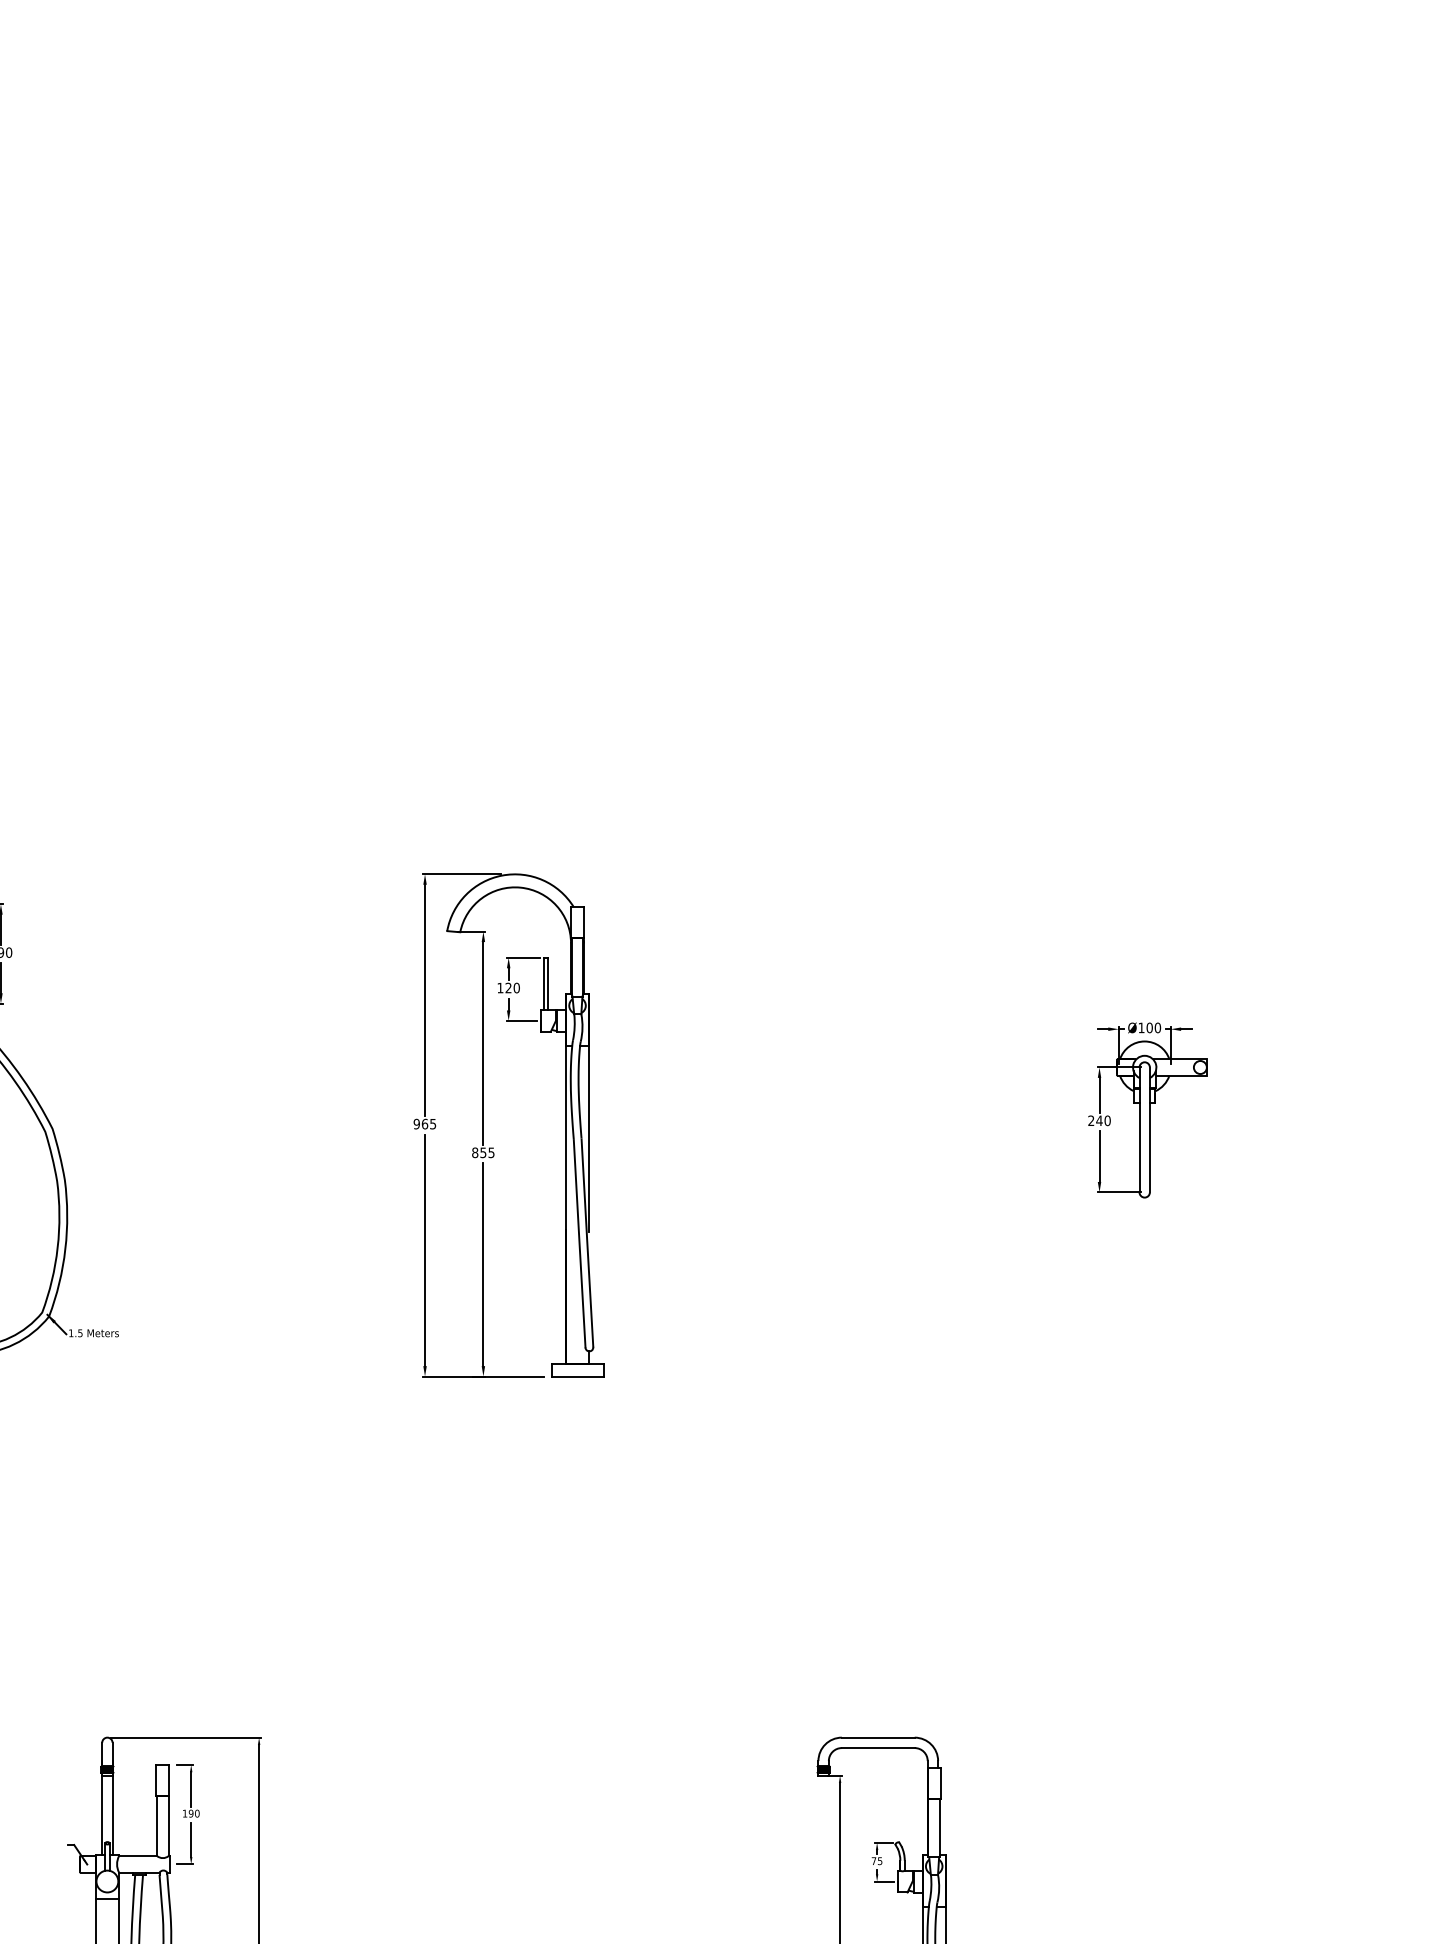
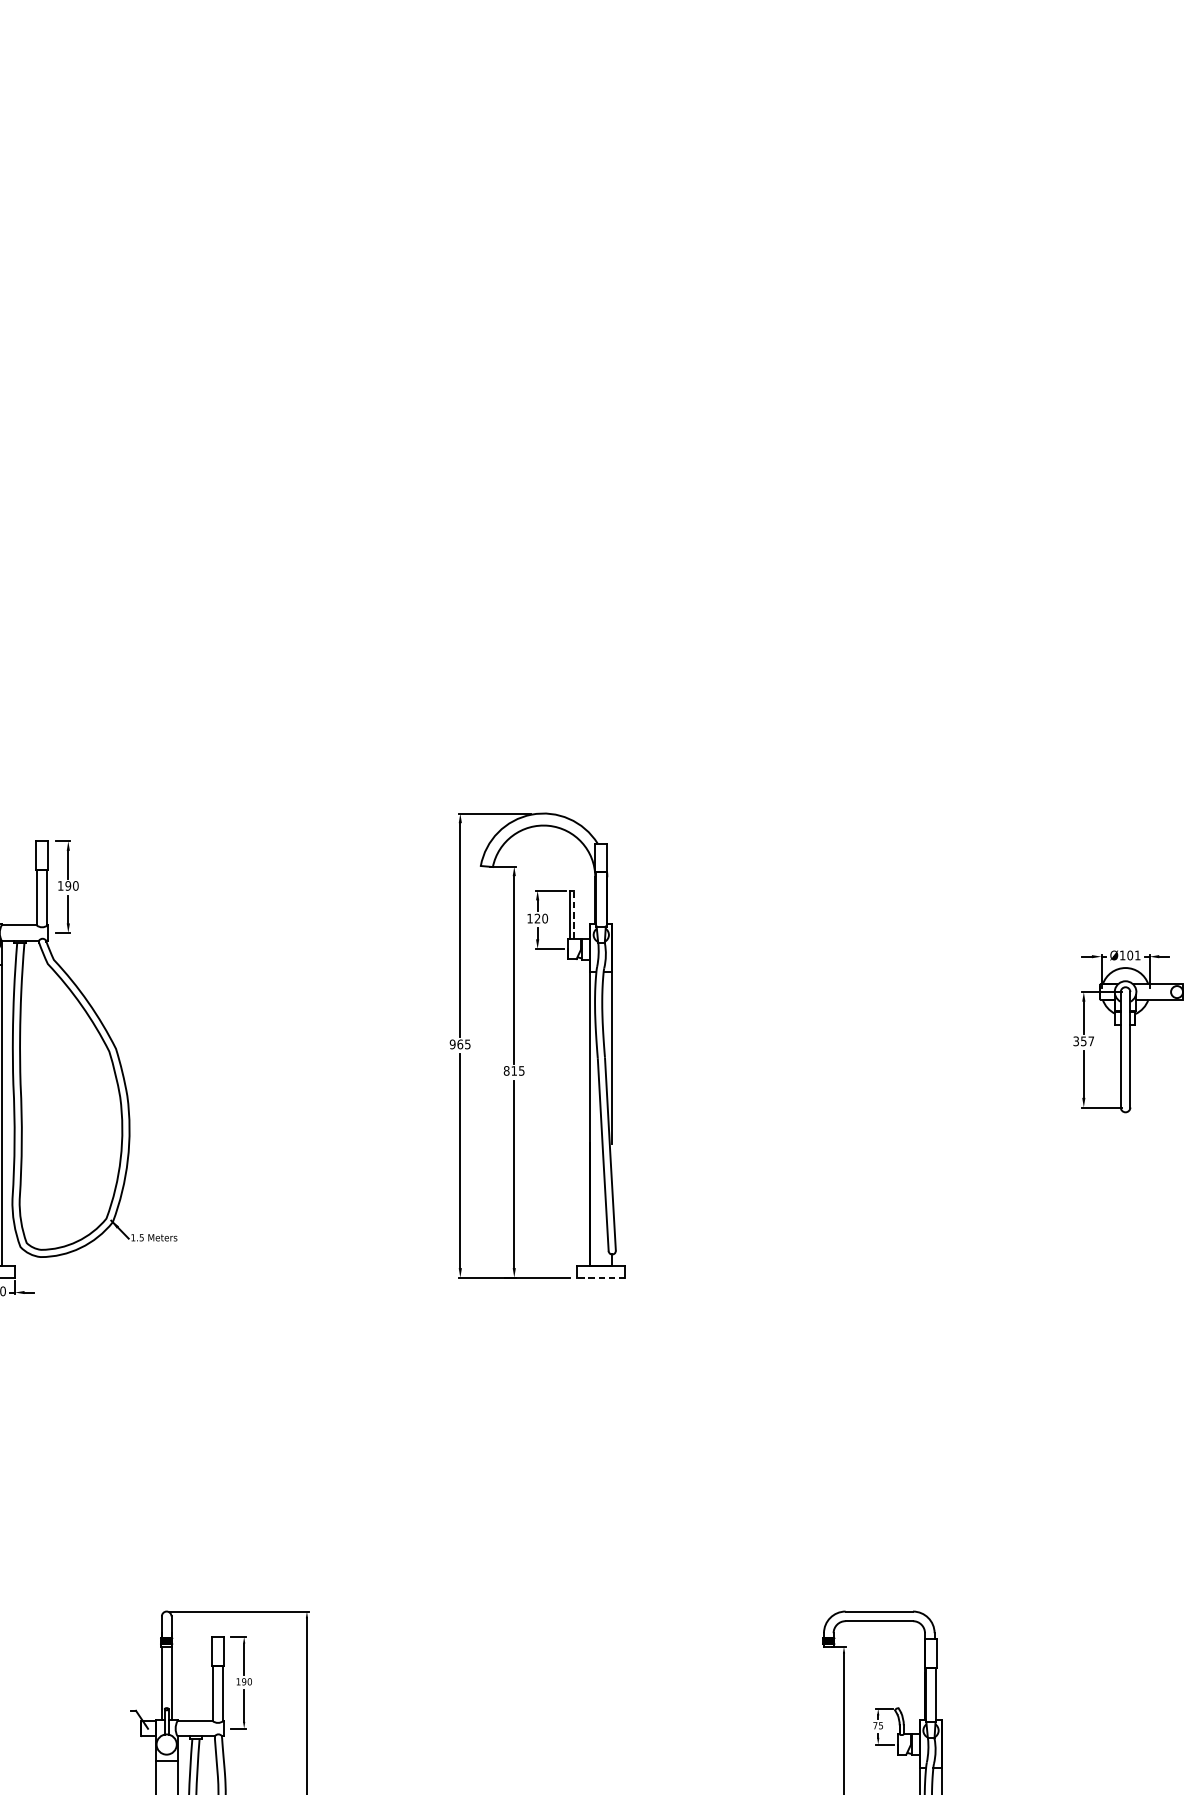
line: (548, 983) -> (574, 914), solid -> dashed
text: (1157, 1027) -> (1137, 955), Ø100 -> Ø101
text: (1099, 1120) -> (1083, 1041), 240 -> 357
text: (483, 1152) -> (514, 1070), 855 -> 815
line: (577, 1376) -> (601, 1277), solid -> dashed

